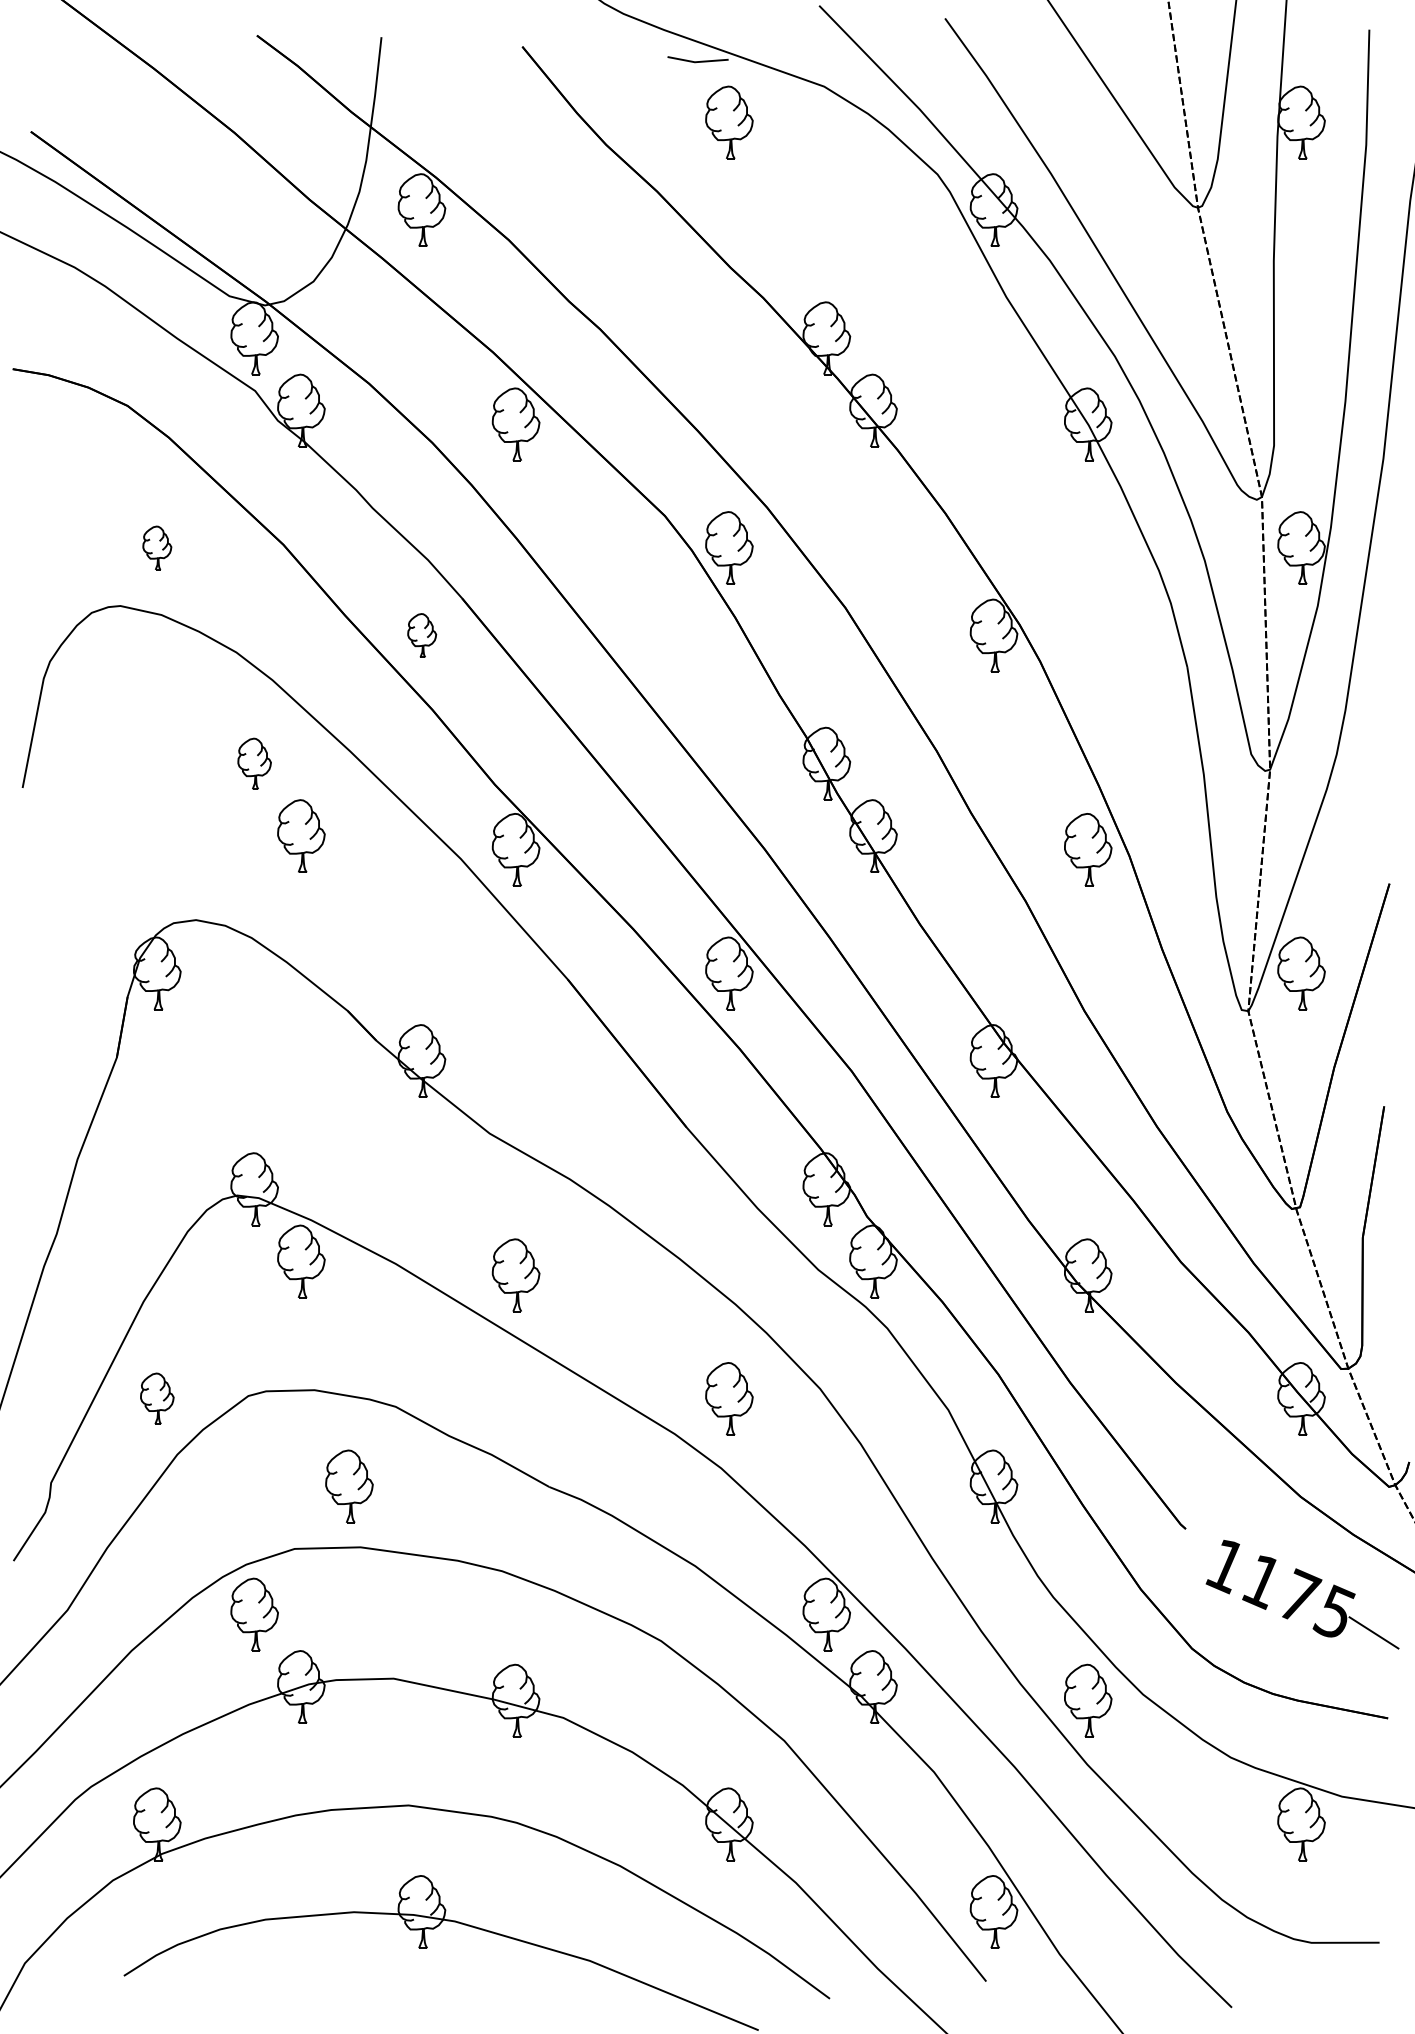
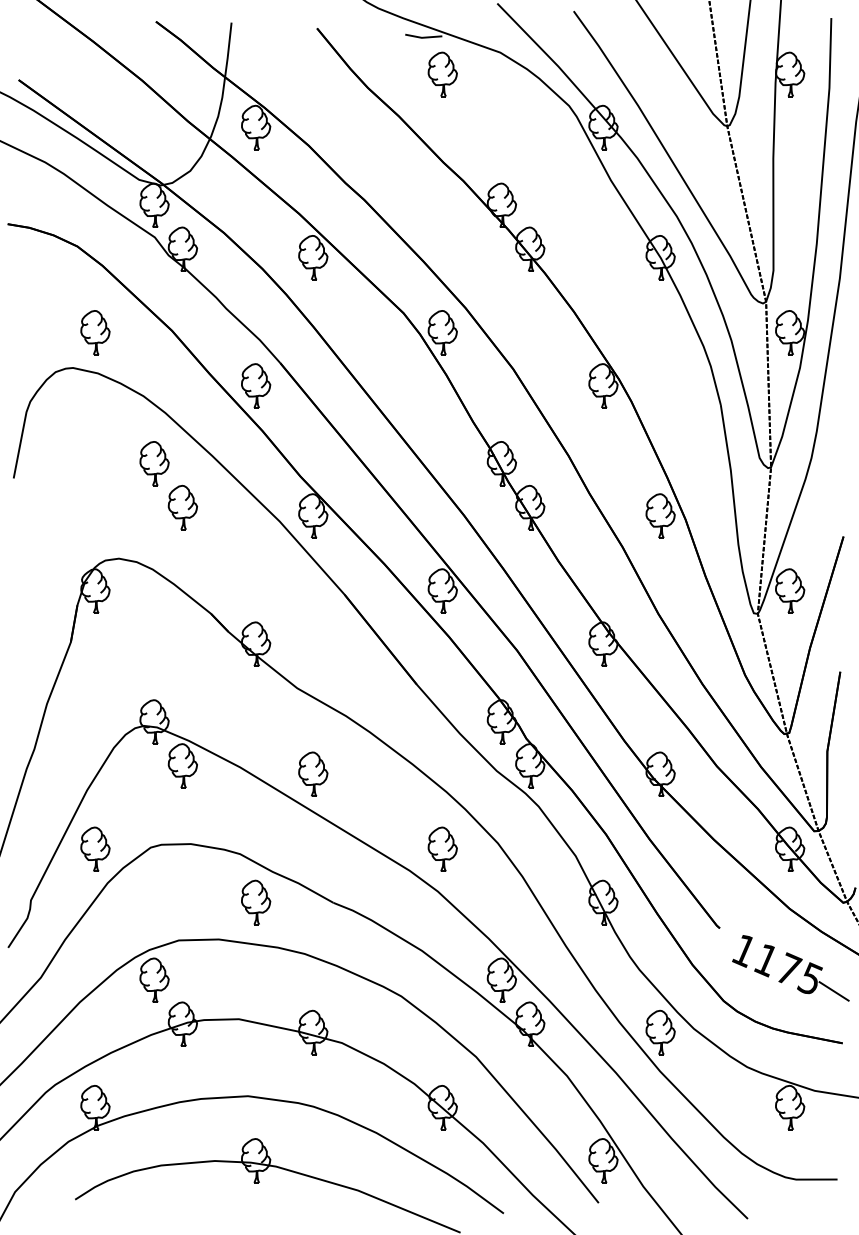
part: (157, 547) -> (95, 332), size x1.67
part: (422, 634) -> (256, 385), size x1.67
part: (254, 763) -> (154, 463), size x1.43
part: (157, 1397) -> (95, 848), size x1.43
part: (350, 1486) -> (256, 902), moved

